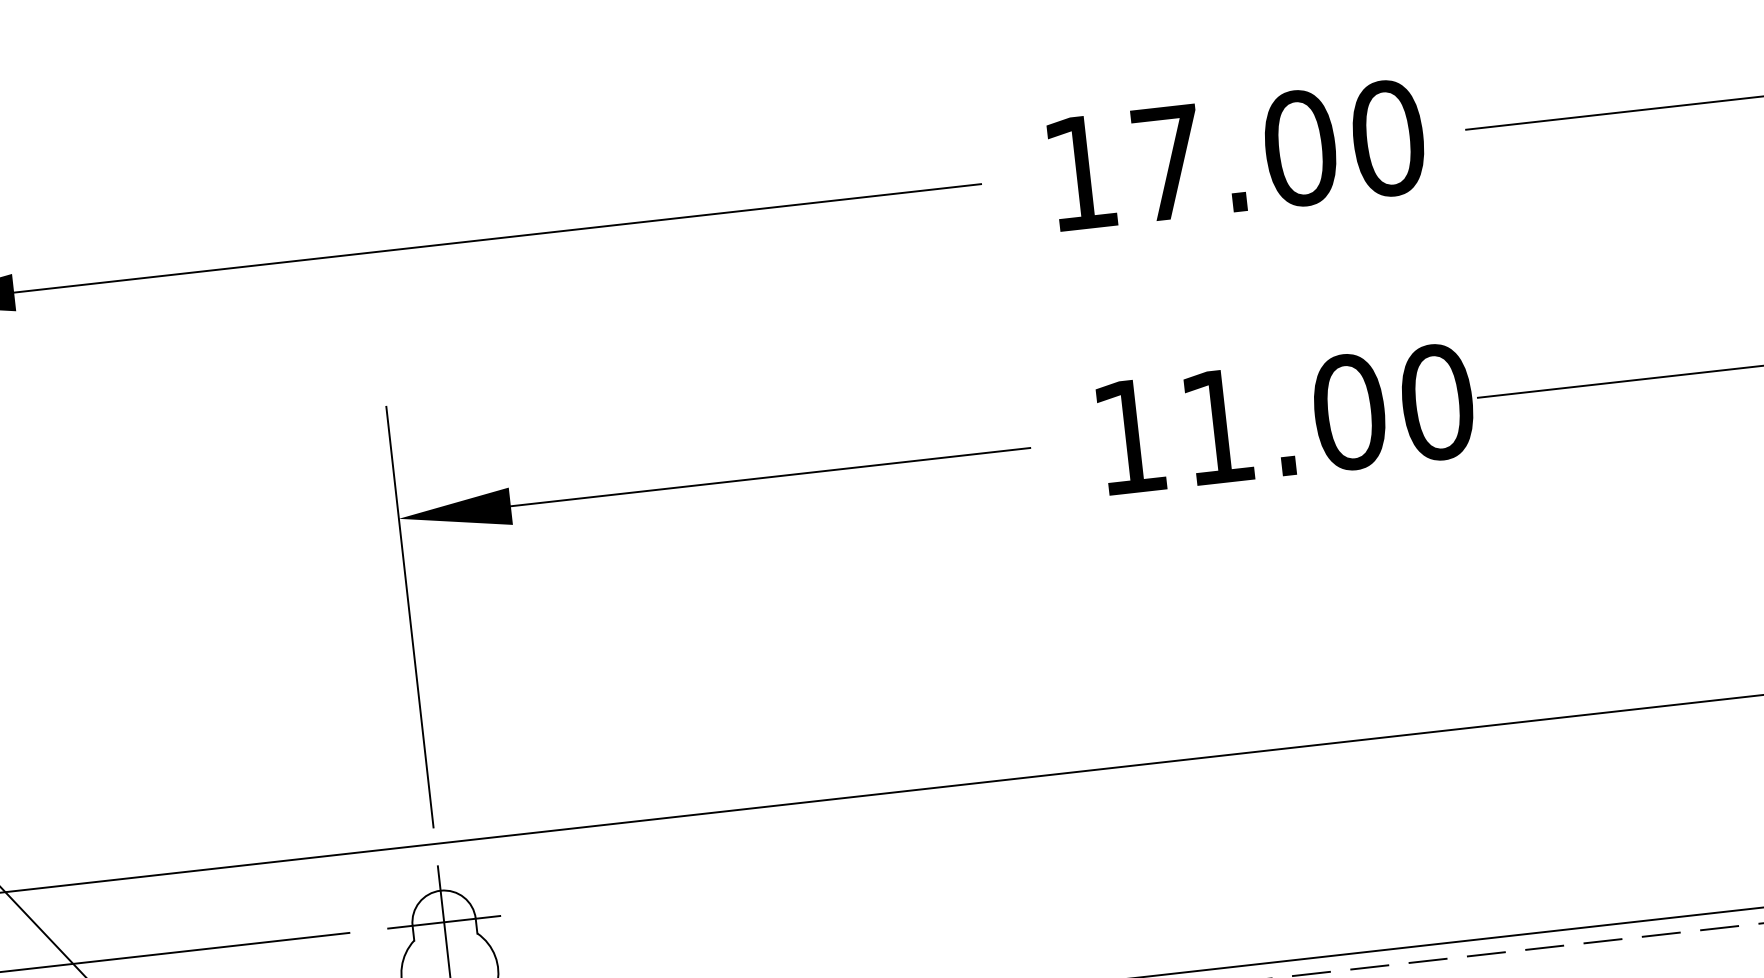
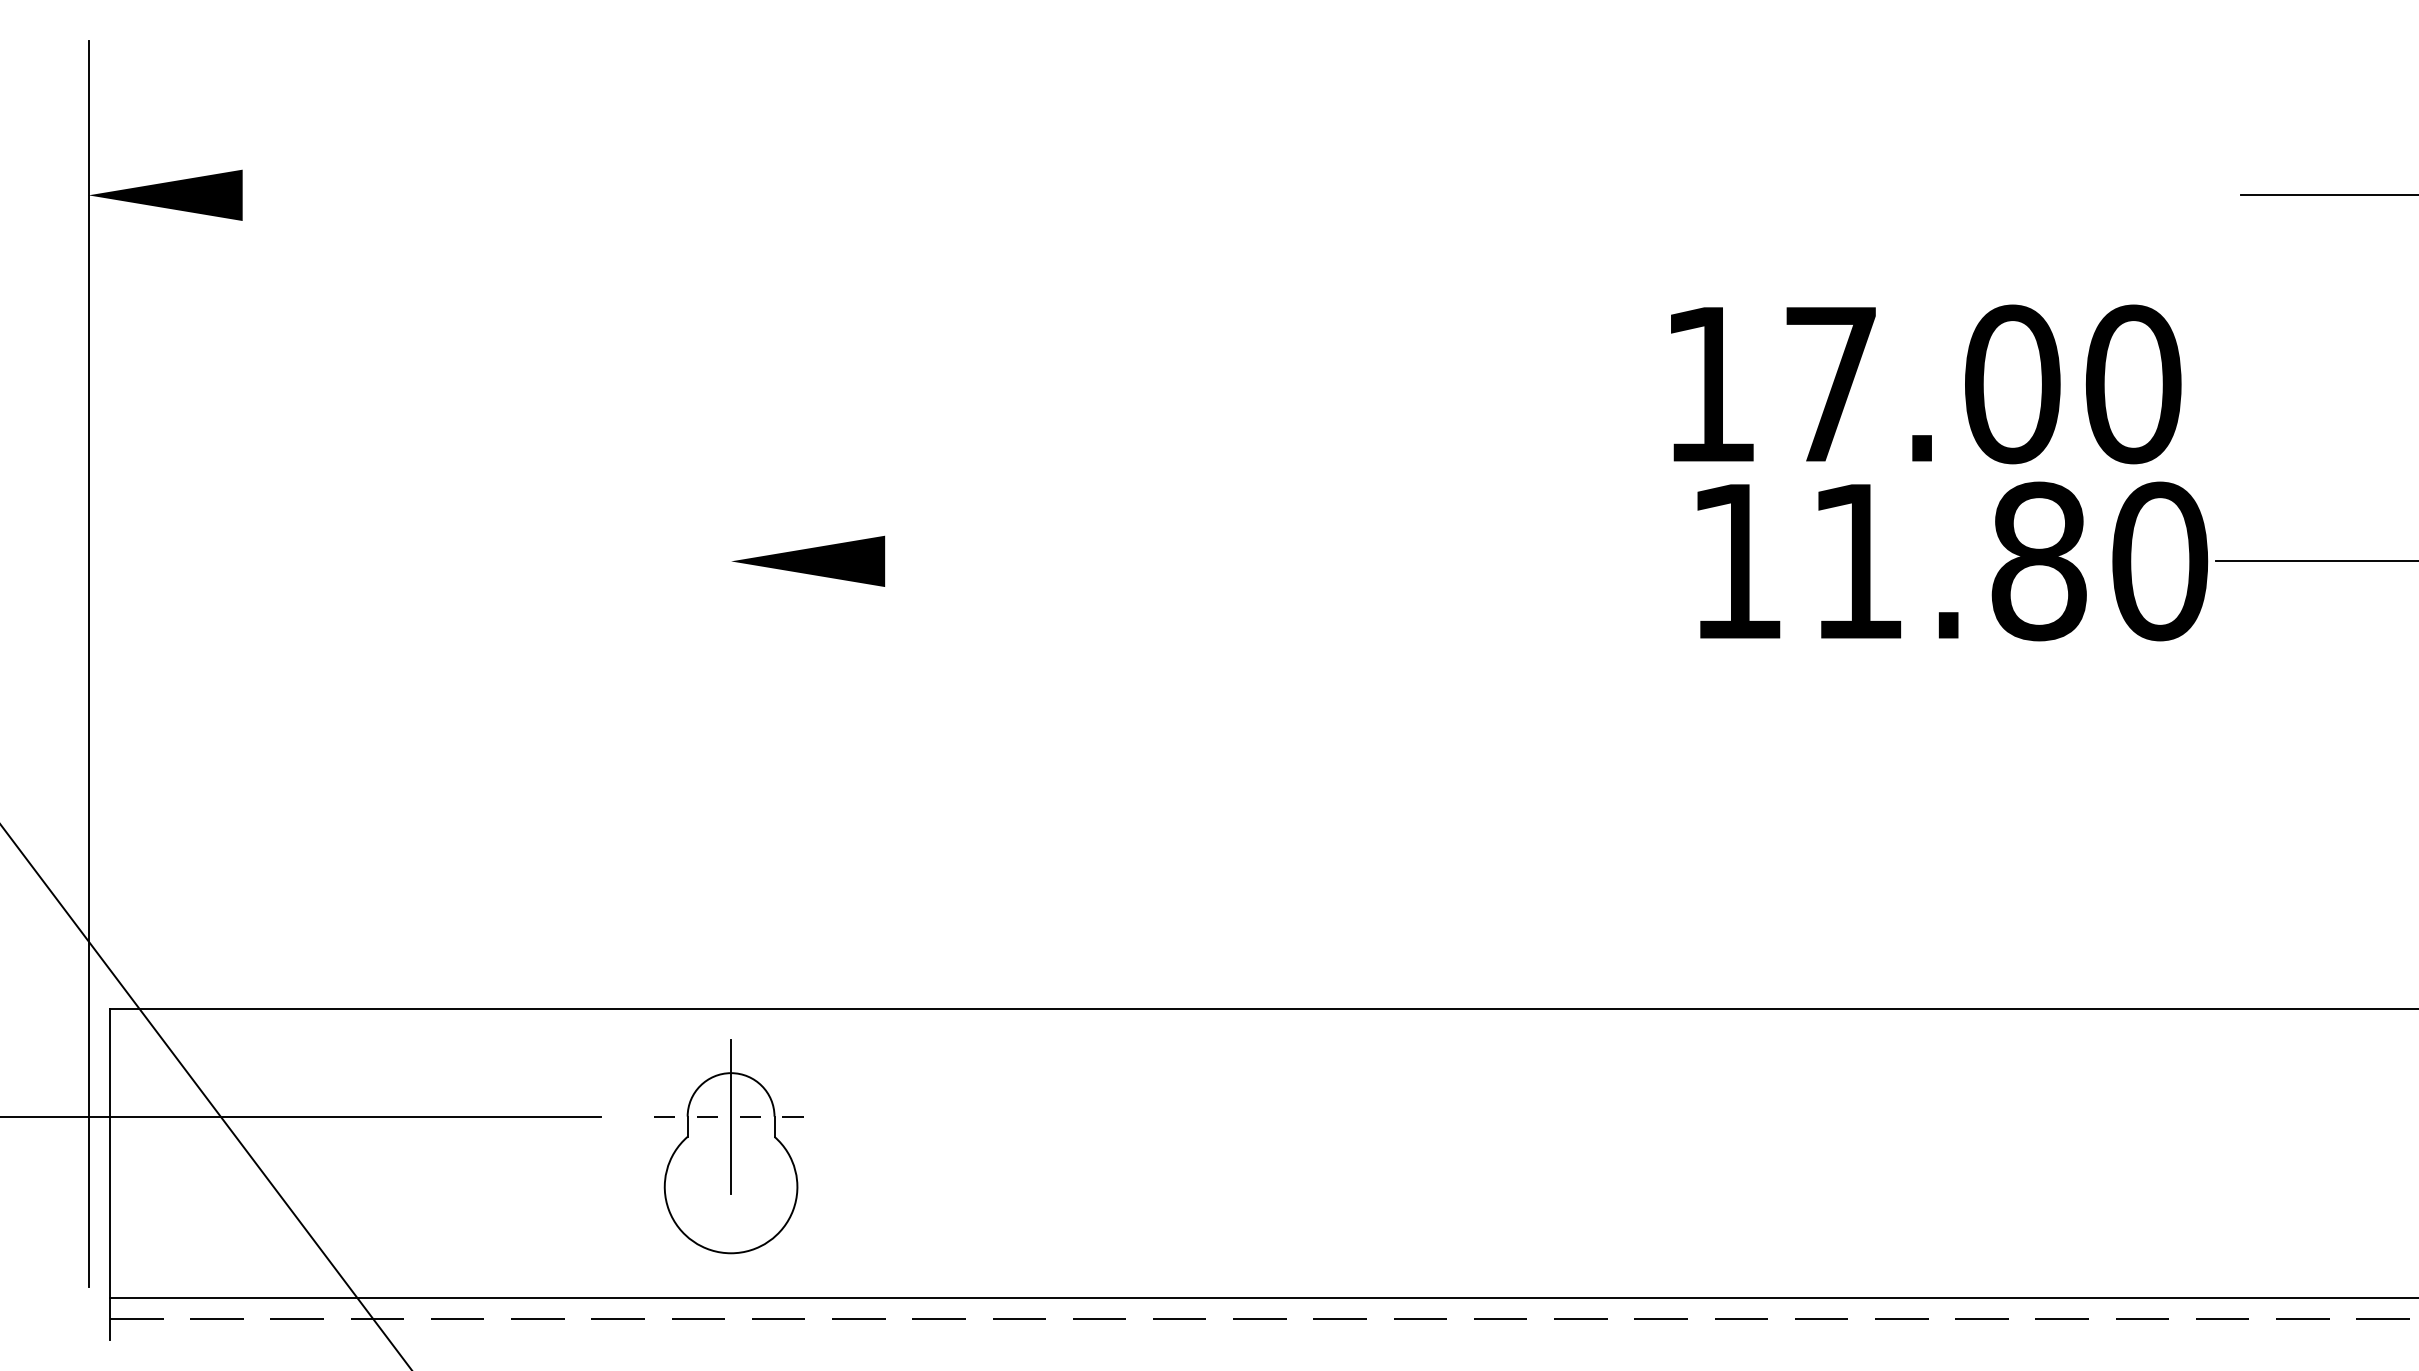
text: (1237, 155) -> (1926, 384), moved
line: (497, 238) -> (907, 195), removed
text: (1349, 412) -> (2039, 561), 11.00 -> 11.80
line: (770, 477) -> (1242, 561), removed
line: (410, 616) -> (731, 696), removed
line: (444, 922) -> (731, 1116), solid -> dashed

